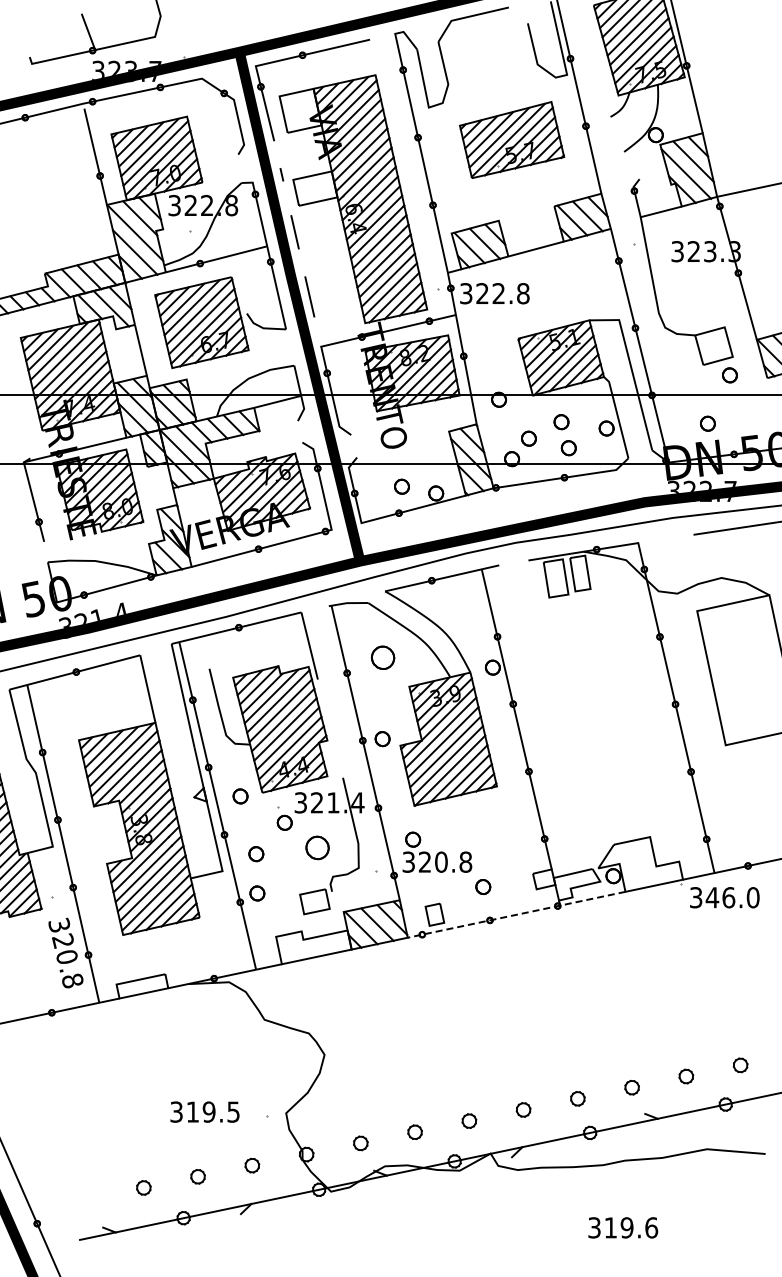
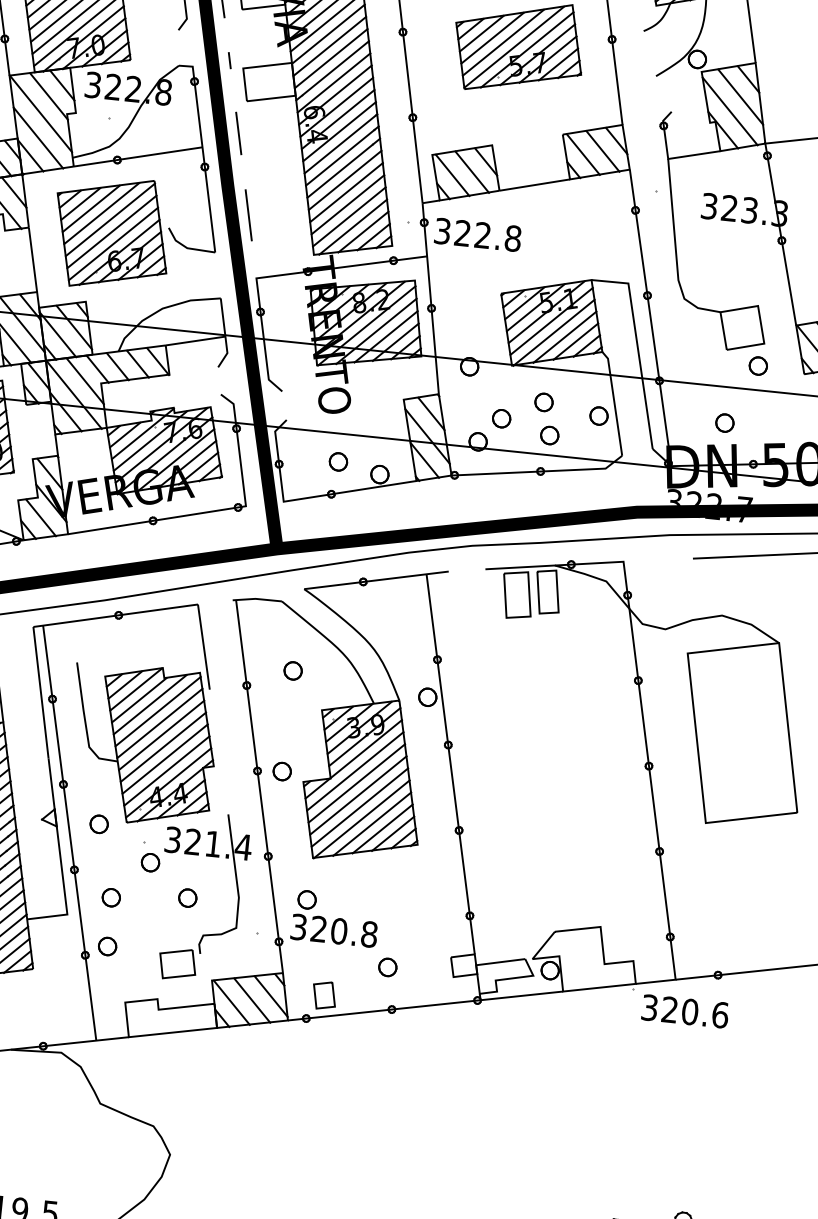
part: (382, 657) -> (292, 670), size x0.62
part: (317, 848) -> (187, 898), size x0.62
text: (732, 897) -> (694, 1012), 346.0 -> 320.6
line: (516, 914) -> (425, 1005), dashed -> solid

